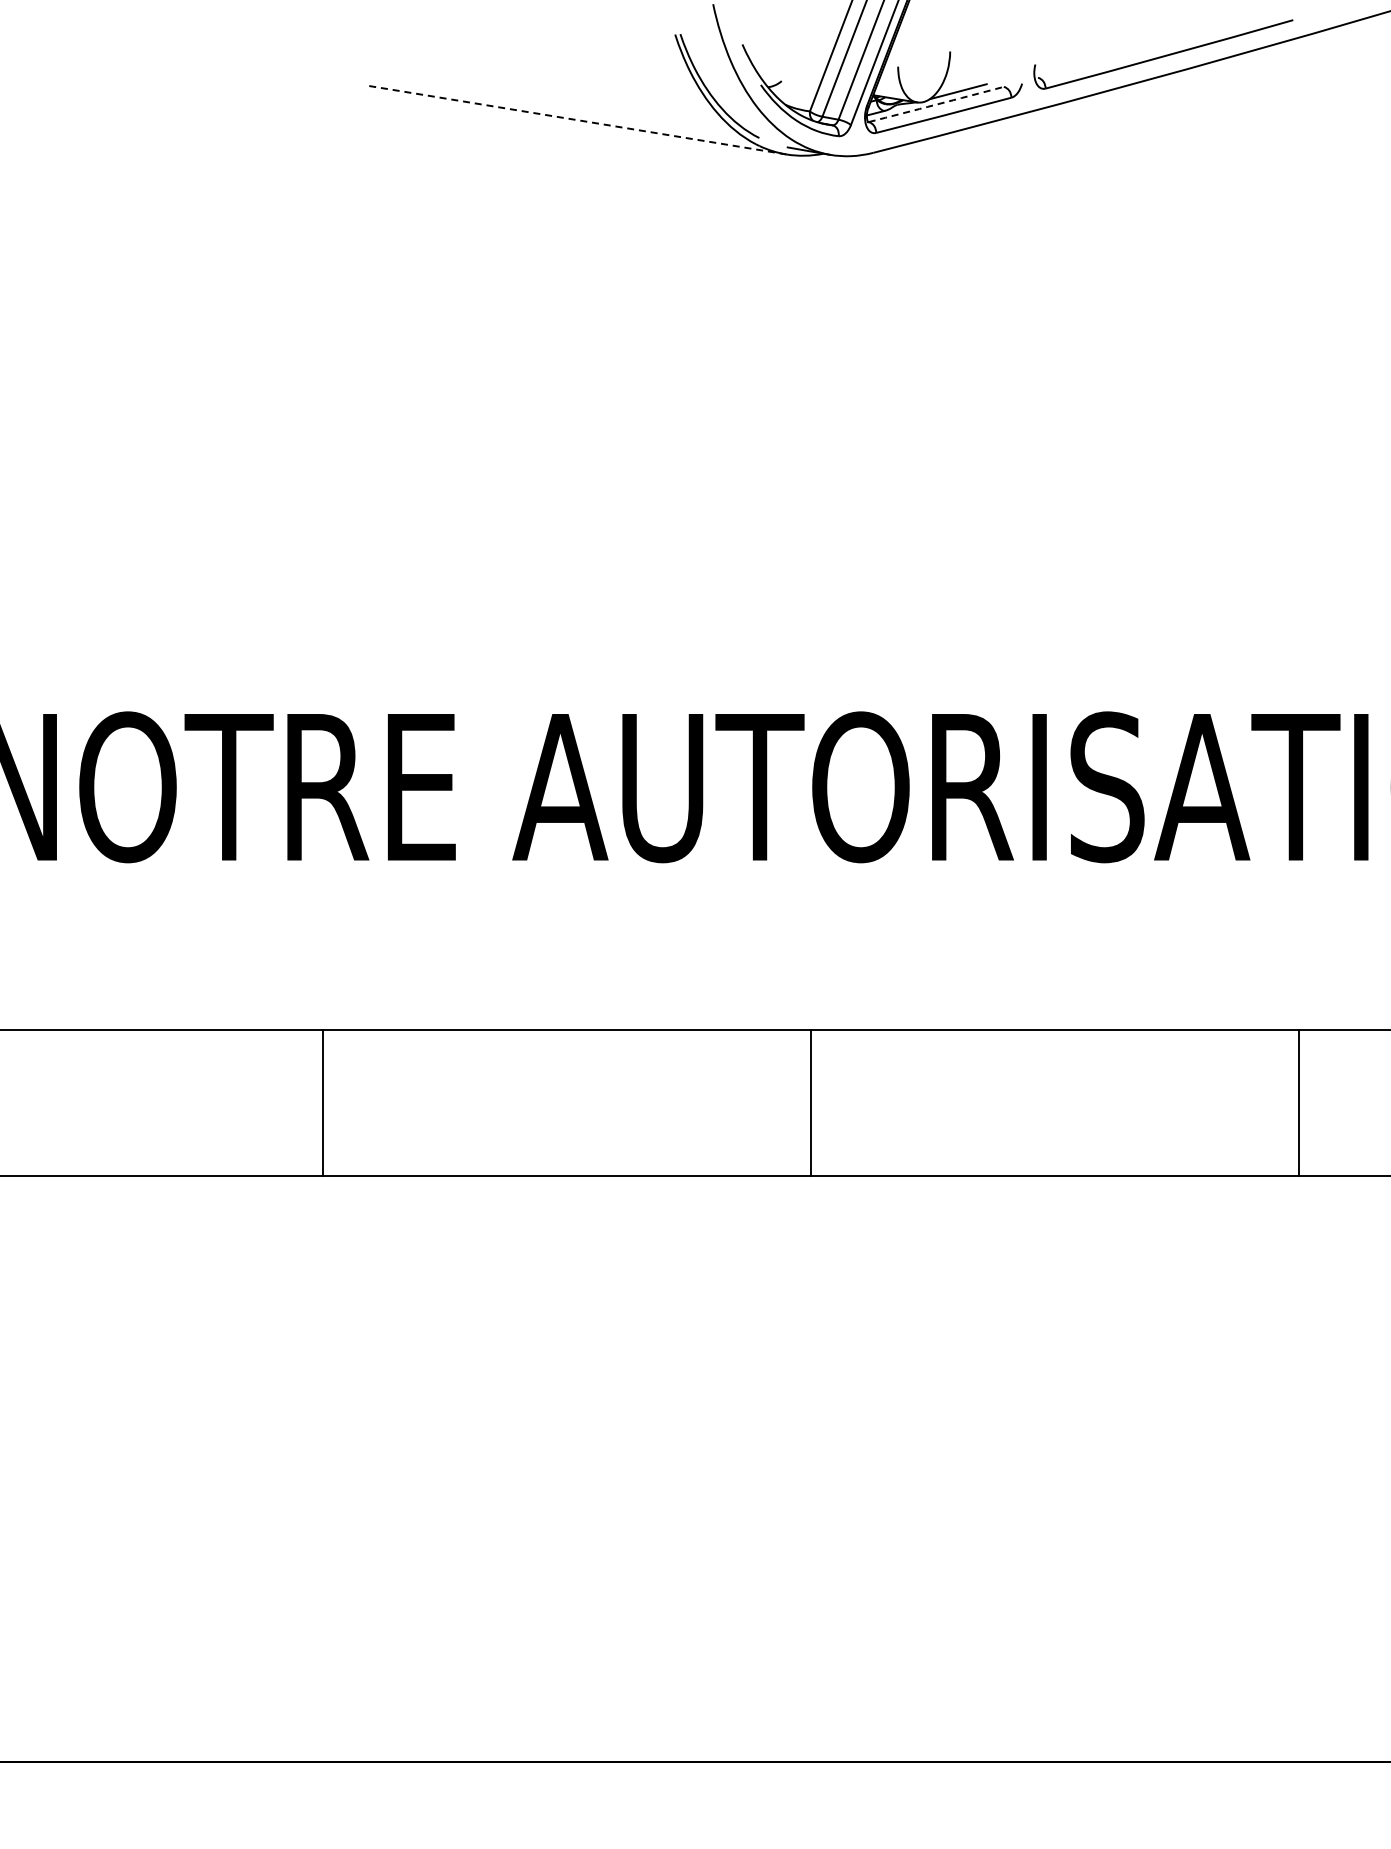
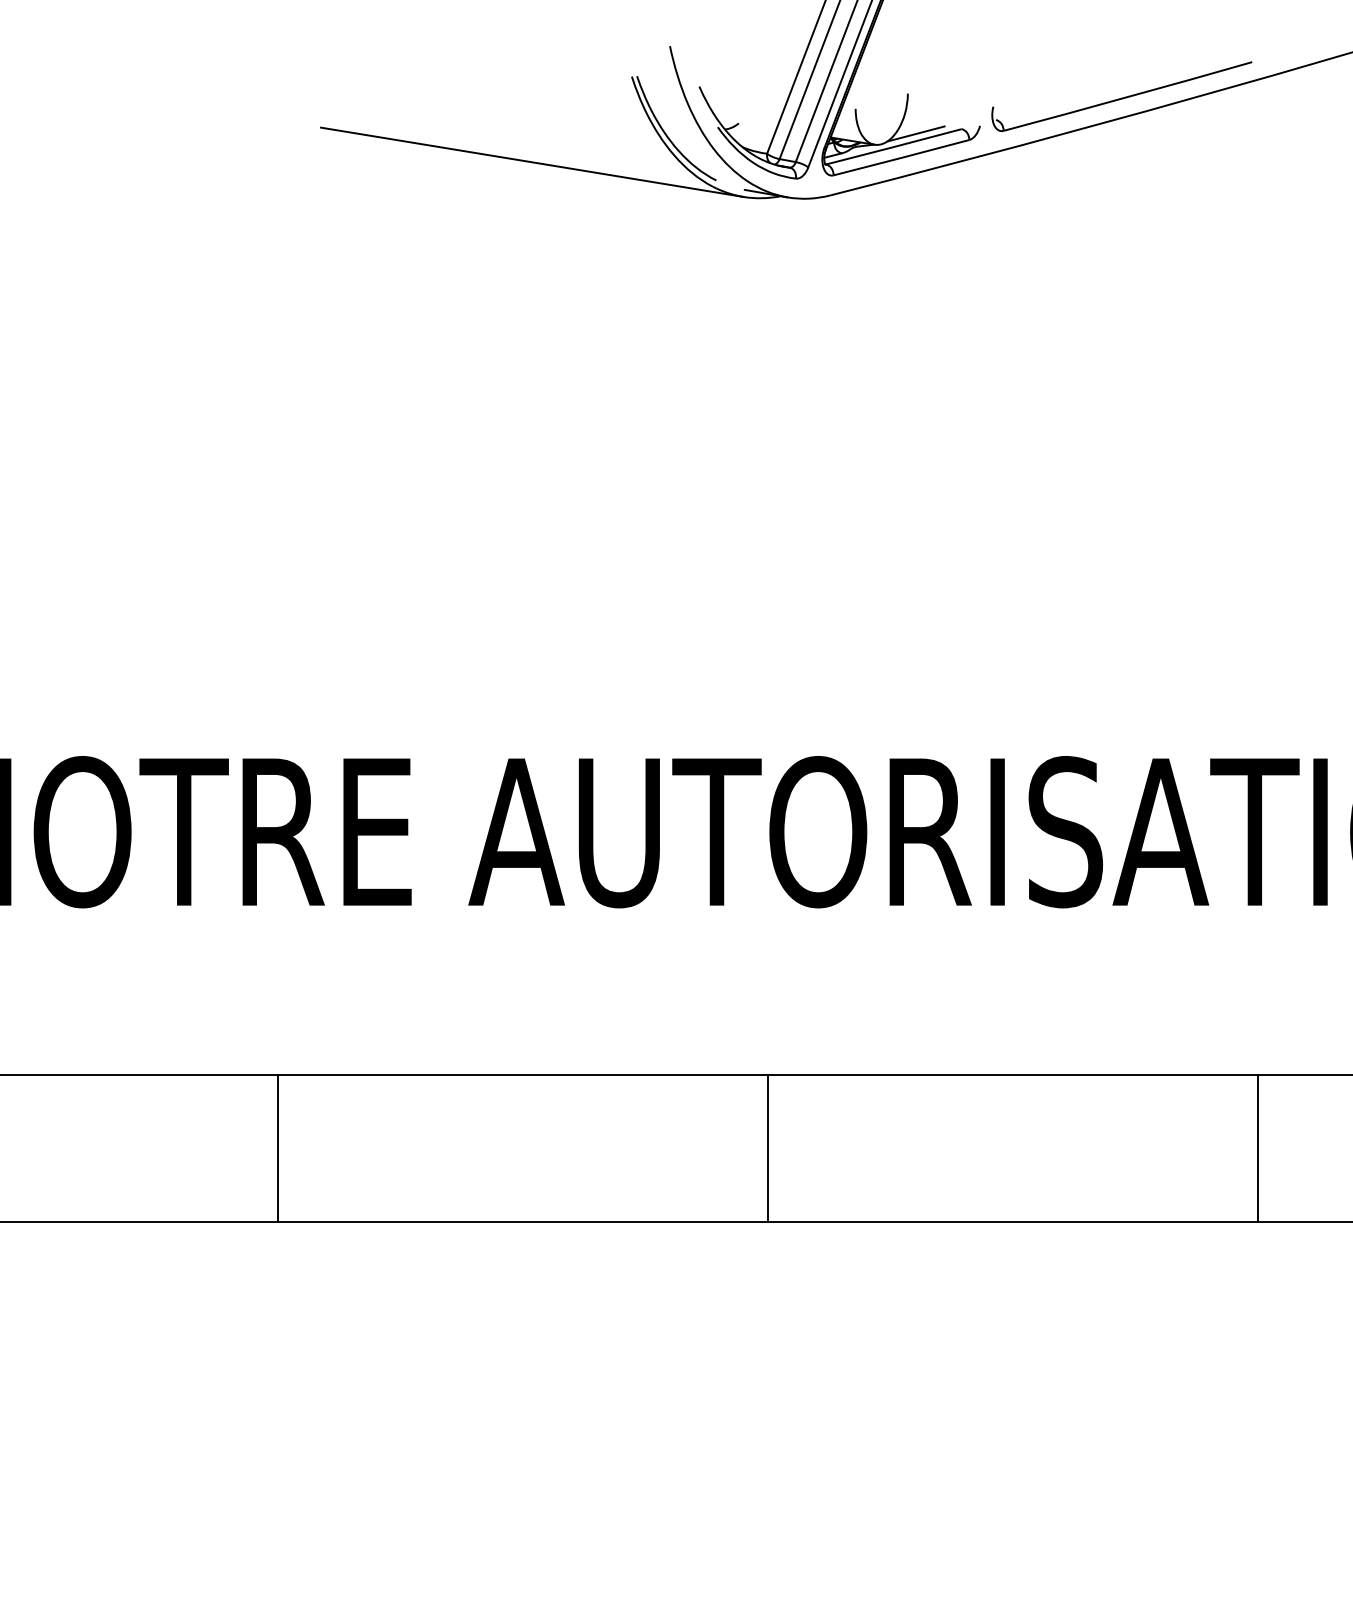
arc: (936, 104) -> (894, 146), dashed -> solid
line: (575, 119) -> (531, 161), dashed -> solid

